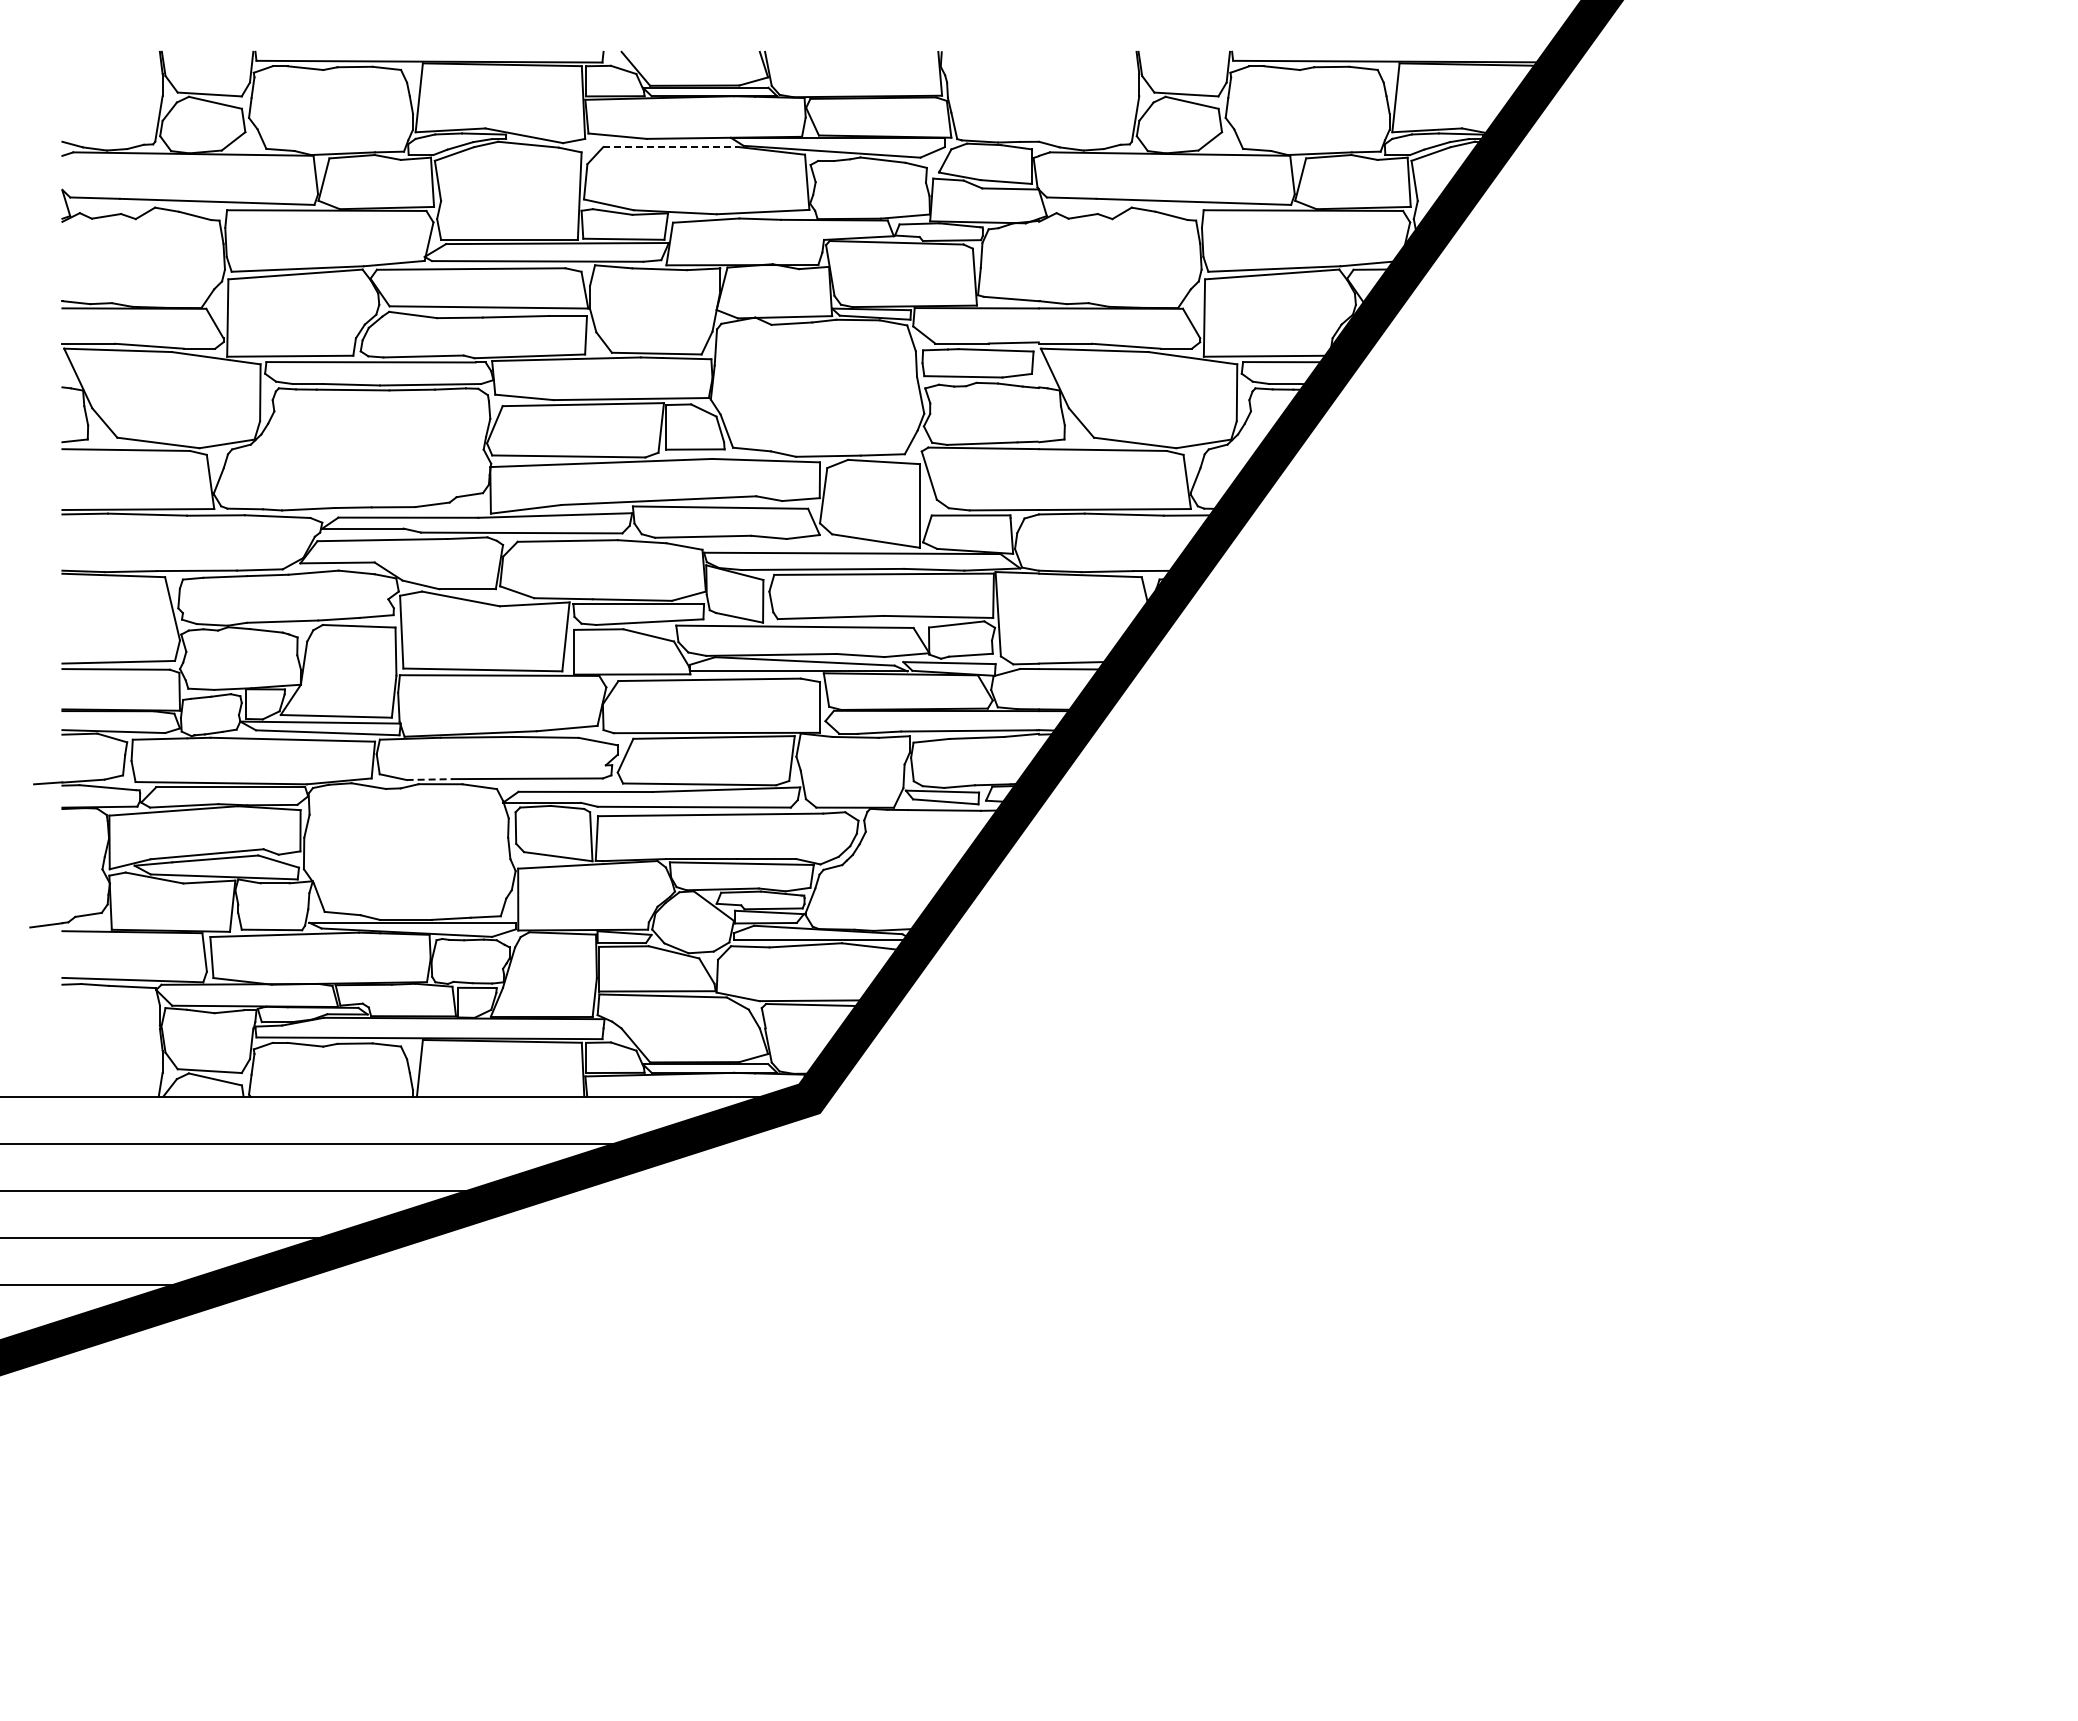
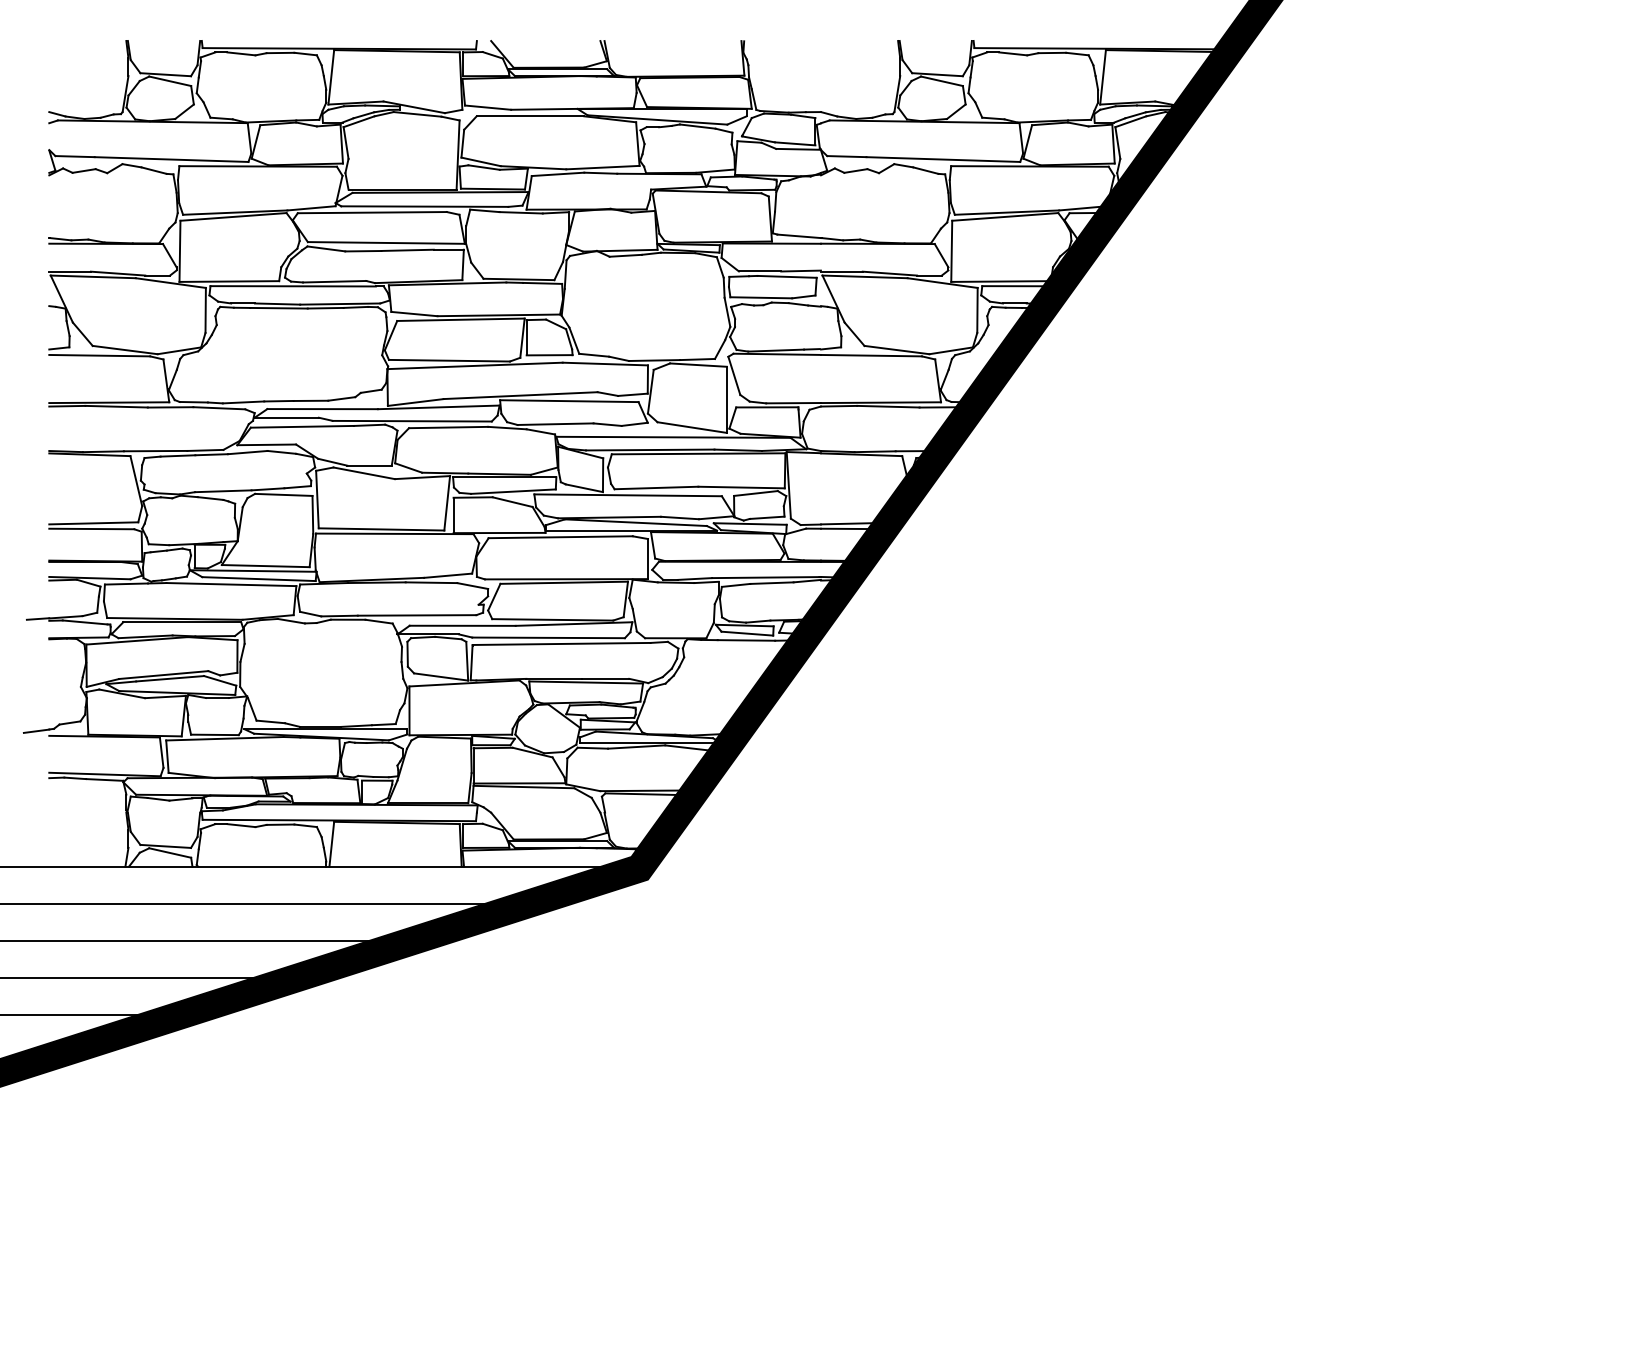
line: (671, 147) -> (530, 116), dashed -> solid
line: (430, 779) -> (340, 615), dashed -> solid

